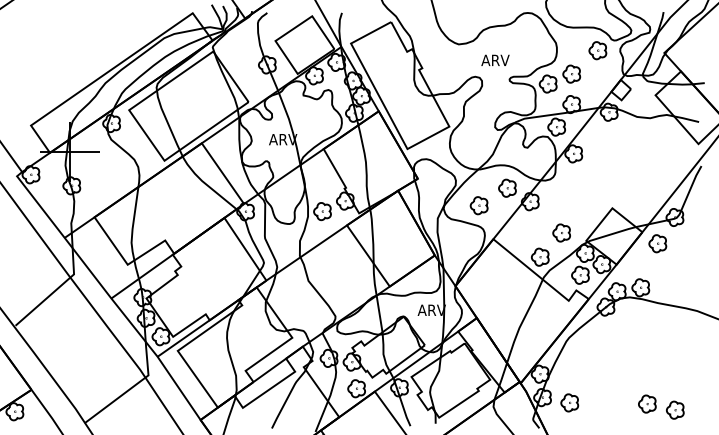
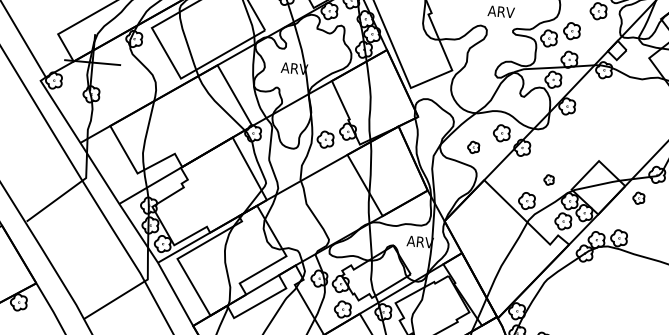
part: (478, 205) -> (473, 147), size x0.7
part: (561, 232) -> (549, 179), size x0.6
part: (657, 243) -> (638, 198), size x0.7

